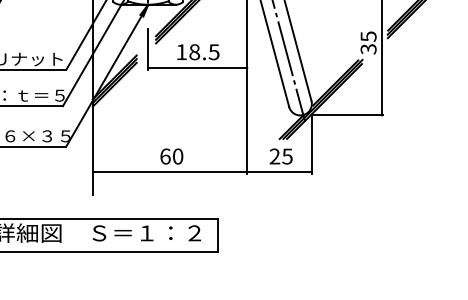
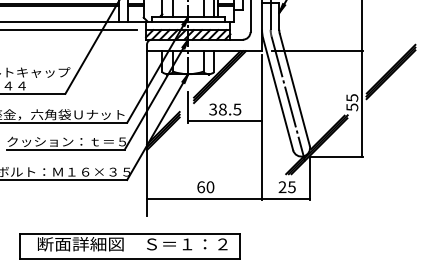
text: (367, 48) -> (351, 106), 35 -> 55
text: (180, 52) -> (212, 109), 18.5 -> 38.5

